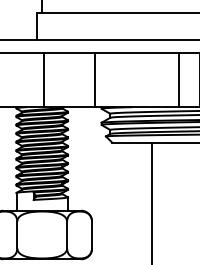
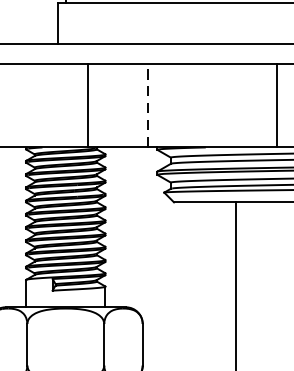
line: (43, 80) -> (87, 106), moved
line: (95, 80) -> (148, 106), solid -> dashed

